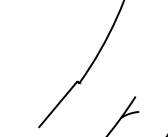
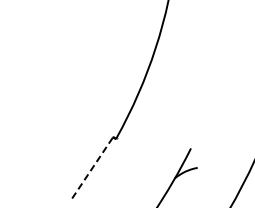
line: (58, 105) -> (91, 170), solid -> dashed

